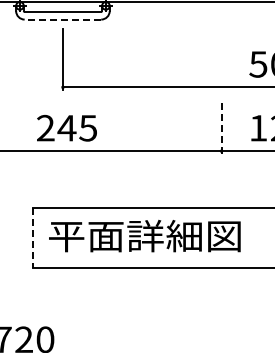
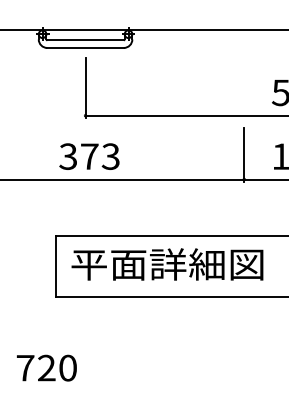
line: (62, 19) -> (85, 47), dashed -> solid
line: (221, 127) -> (244, 155), dashed -> solid
text: (66, 128) -> (89, 156), 245 -> 373
line: (32, 238) -> (55, 266), dashed -> solid

